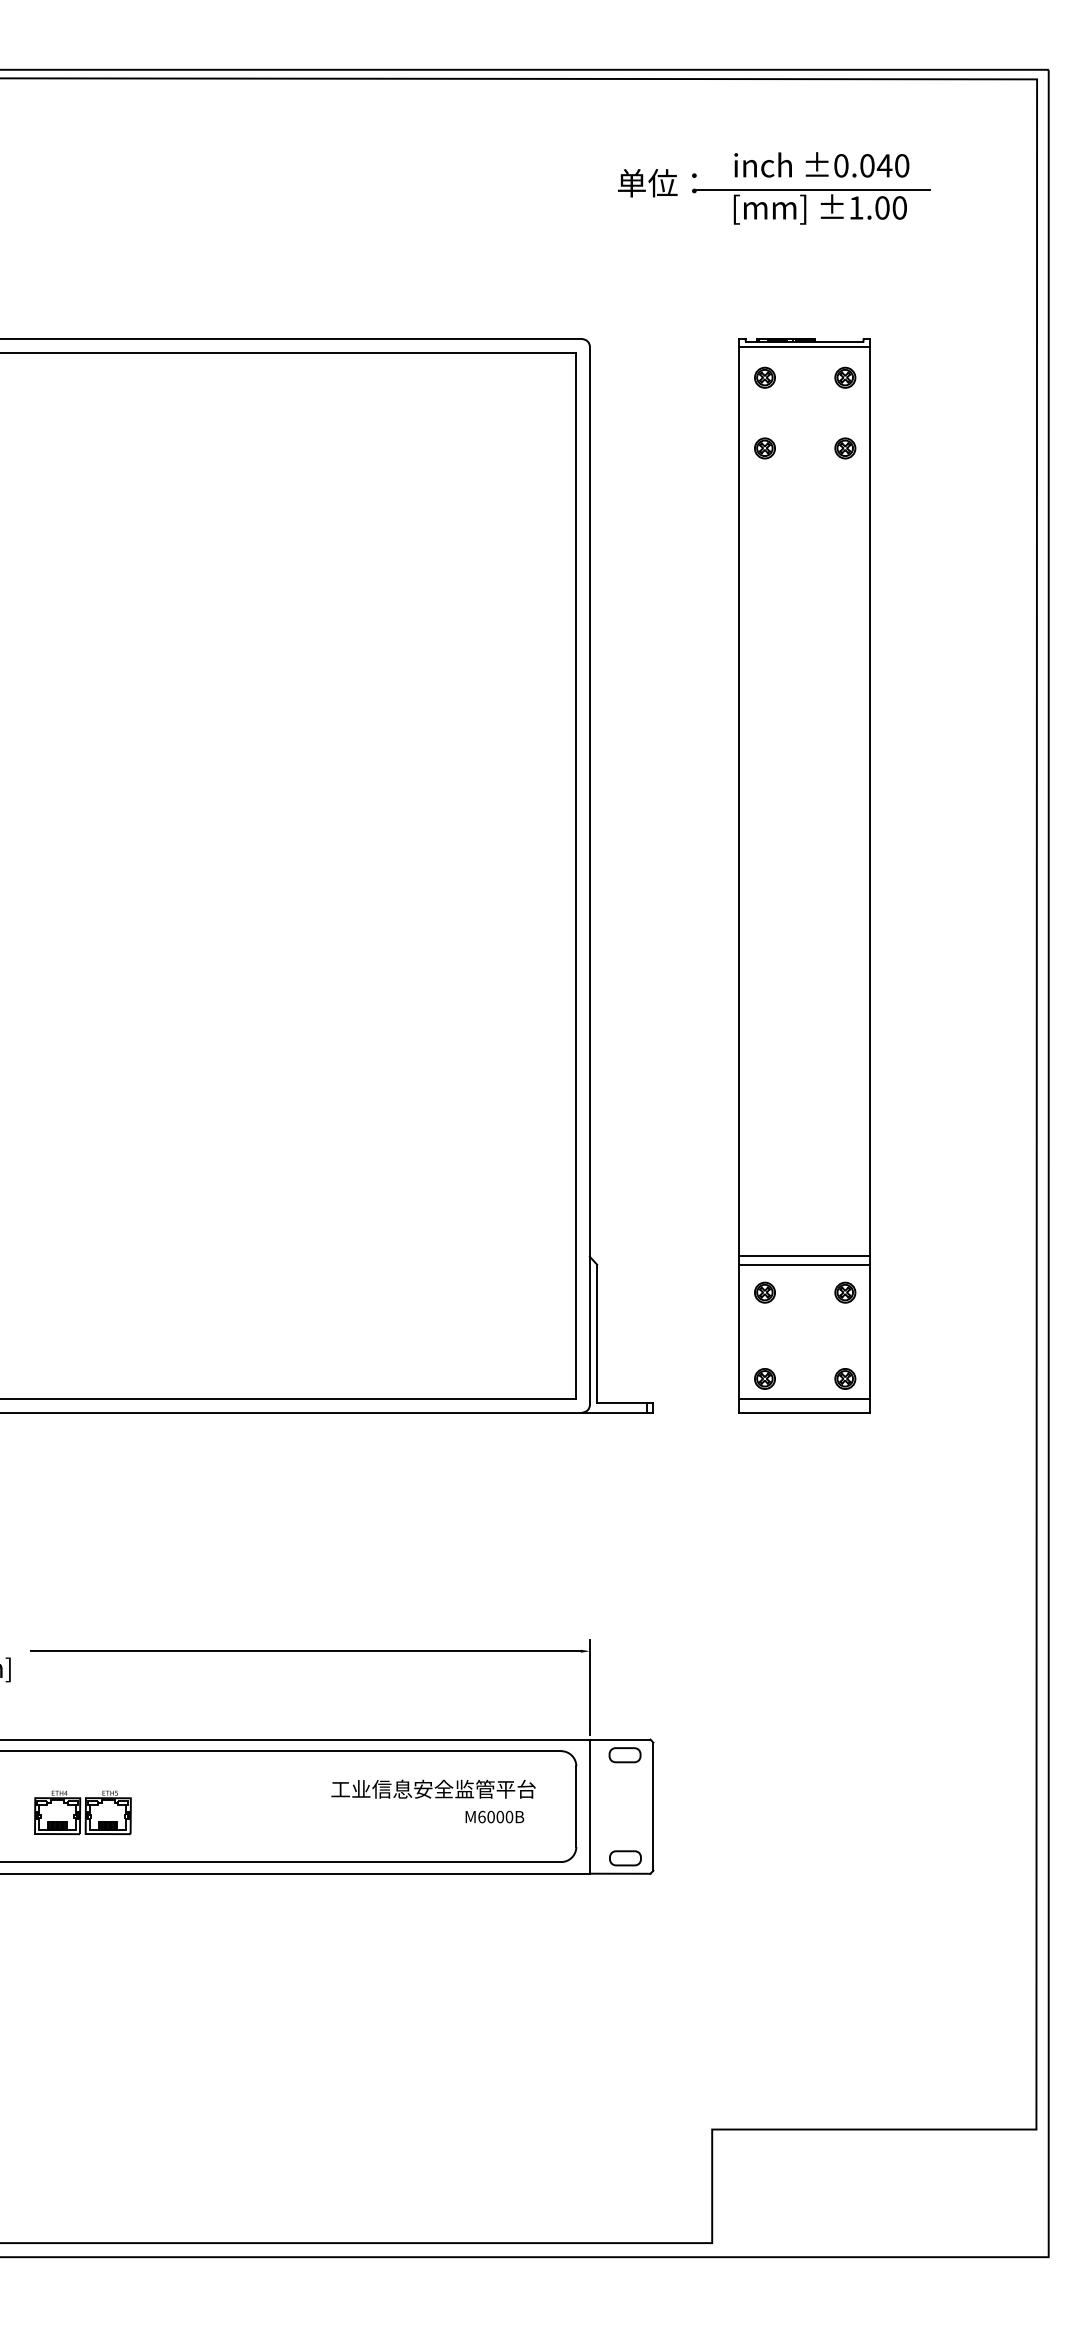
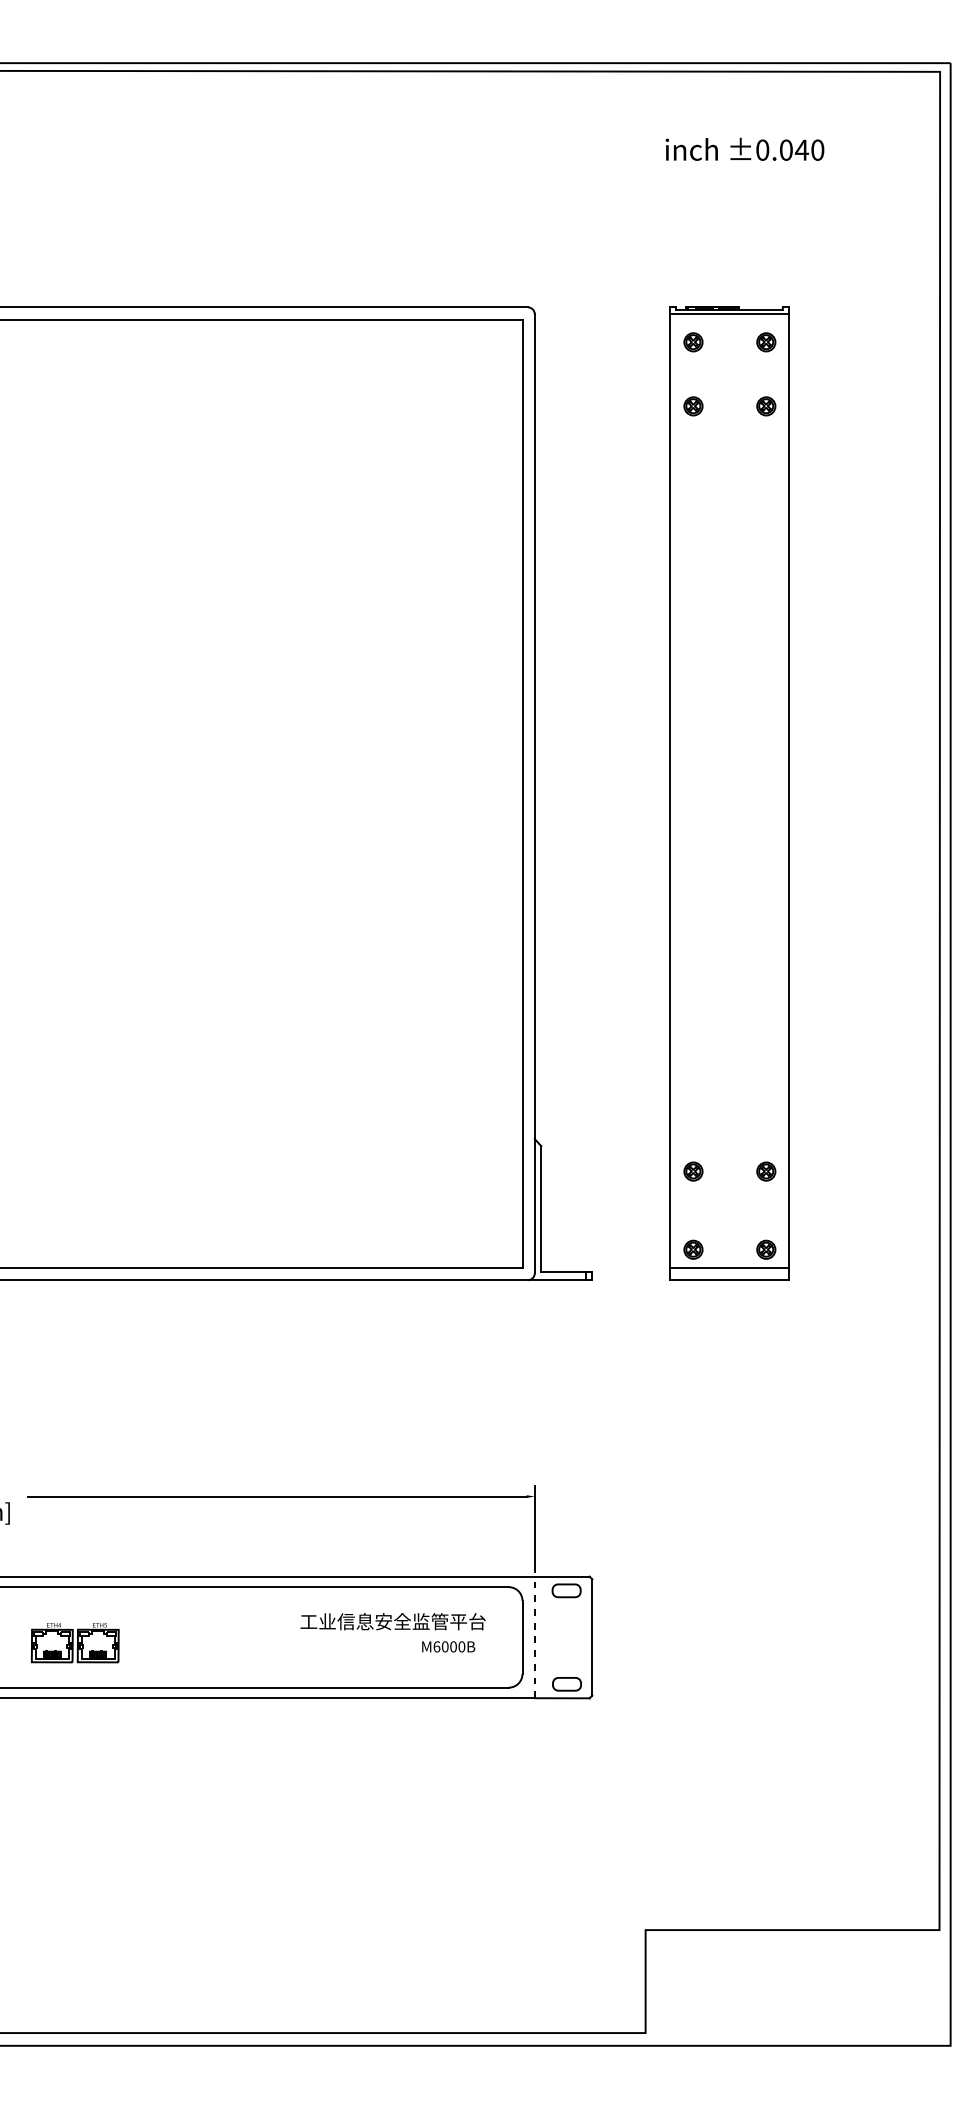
part: (774, 196) -> (702, 178), removed
line: (804, 1256) -> (729, 1138), removed
line: (804, 1264) -> (729, 1146), removed
line: (589, 1806) -> (534, 1637), solid -> dashed

